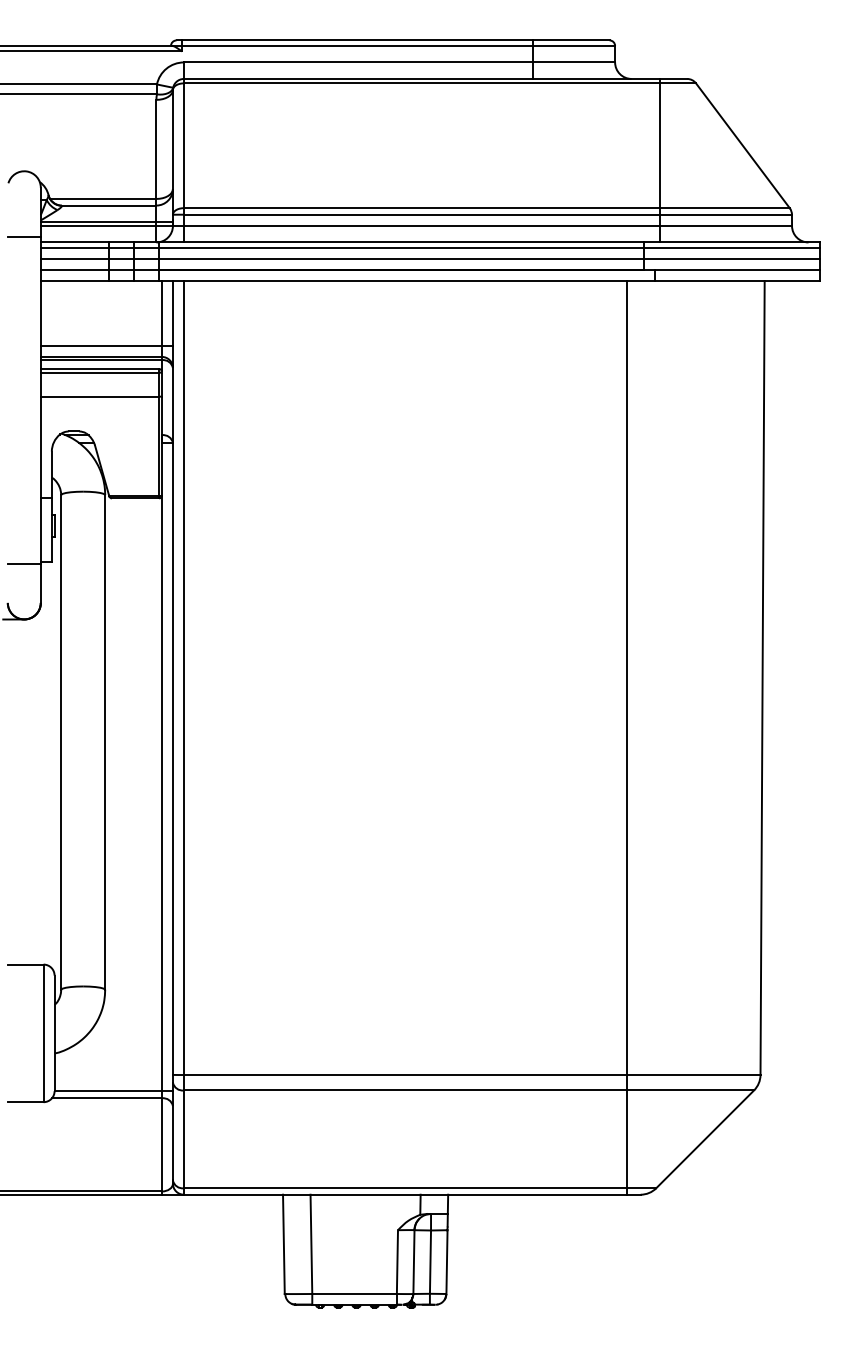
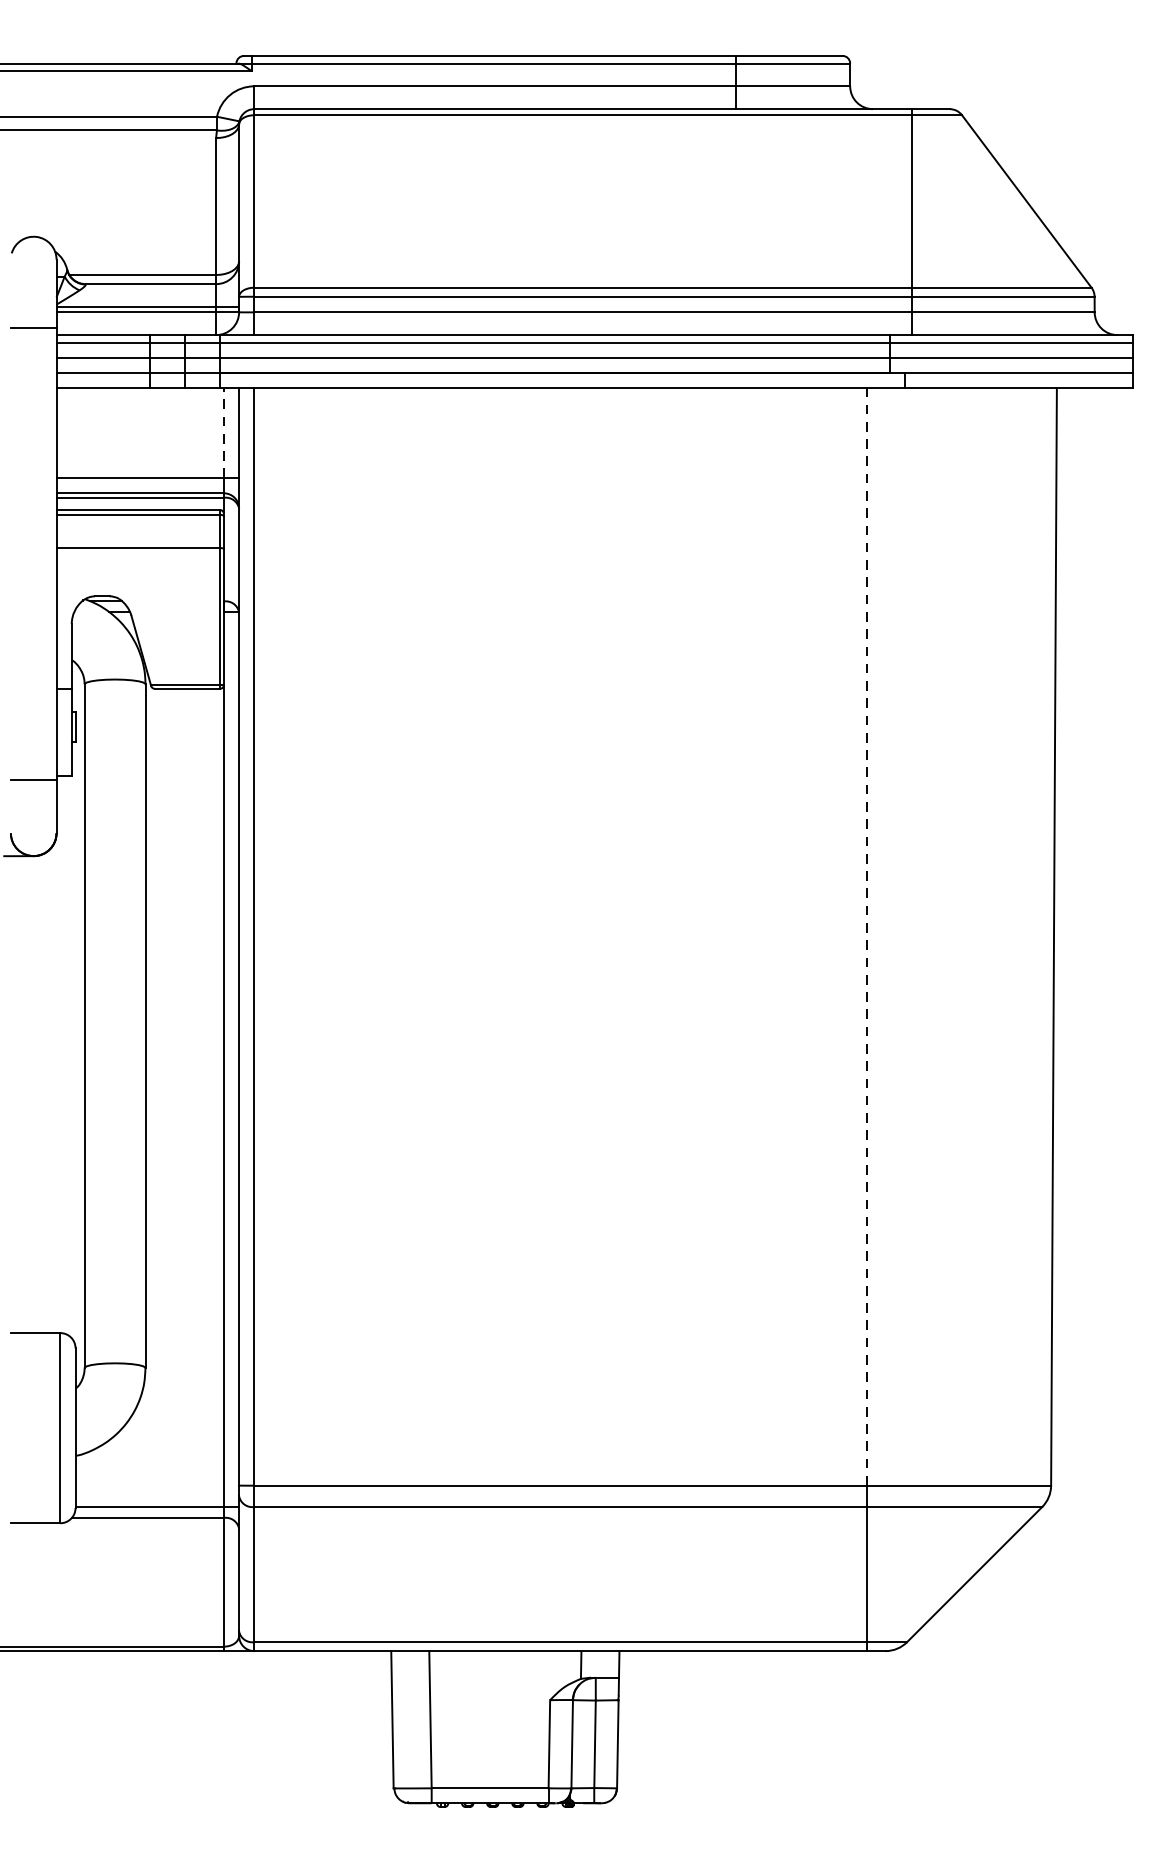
line: (161, 312) -> (223, 431), solid -> dashed
line: (627, 677) -> (867, 936), solid -> dashed

